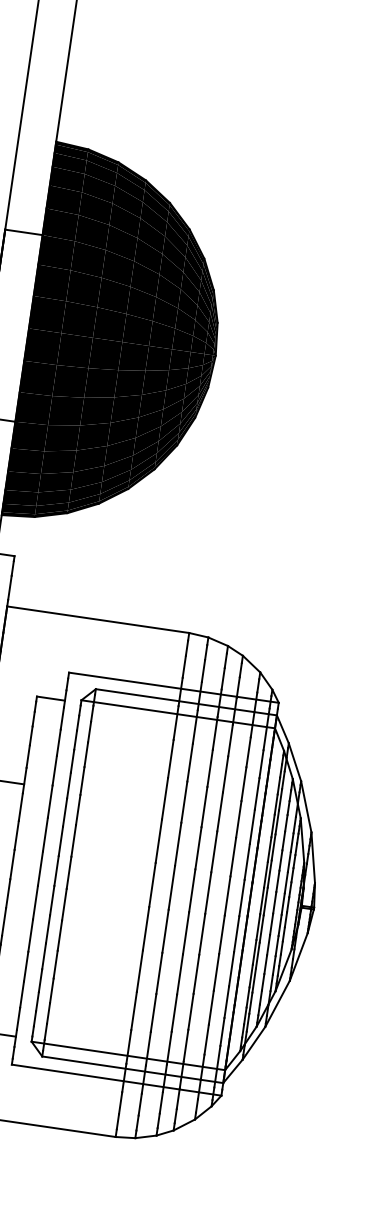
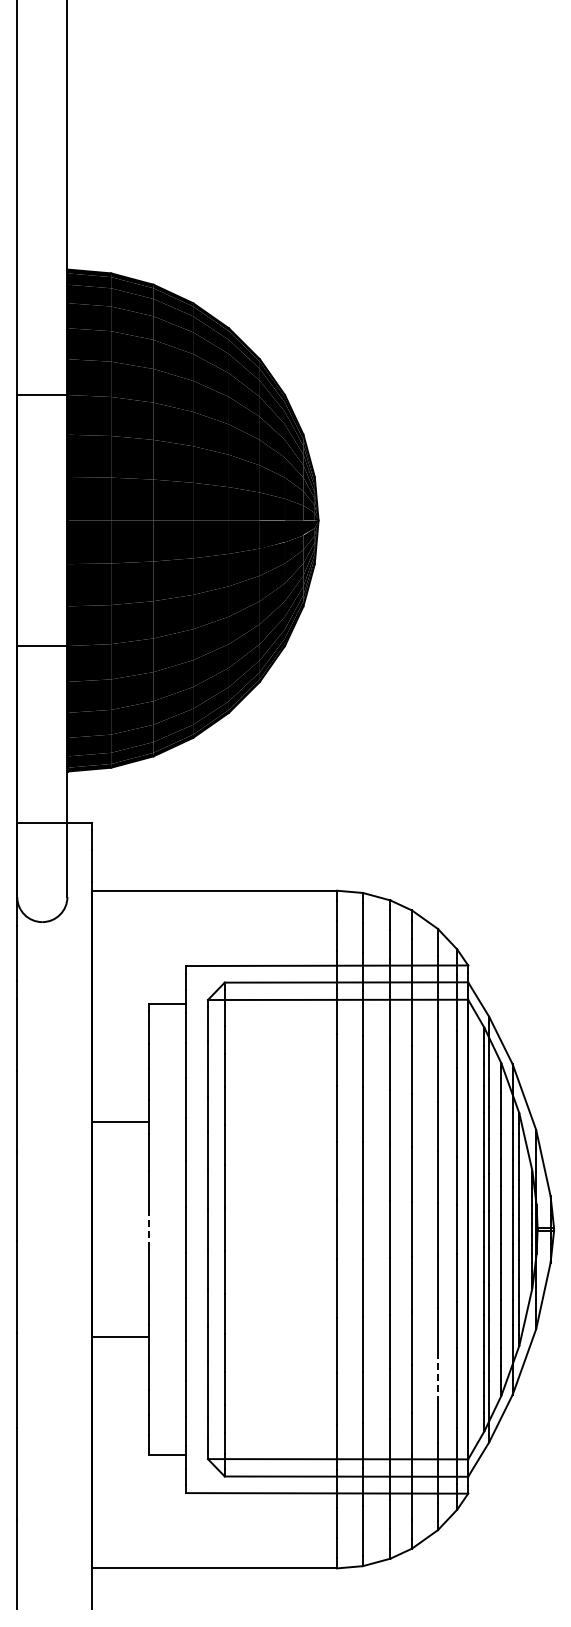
line: (12, 864) -> (148, 1229), solid -> dashed
line: (211, 1007) -> (438, 1379), solid -> dashed

